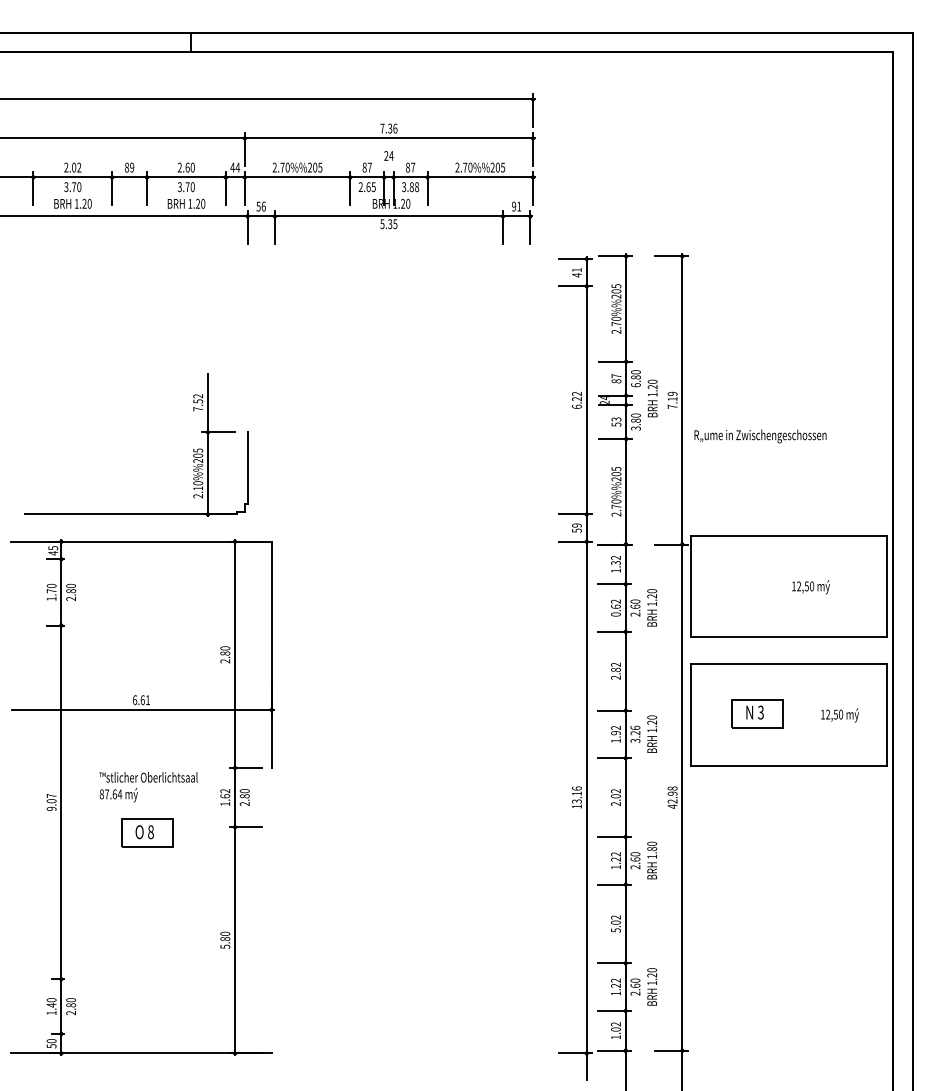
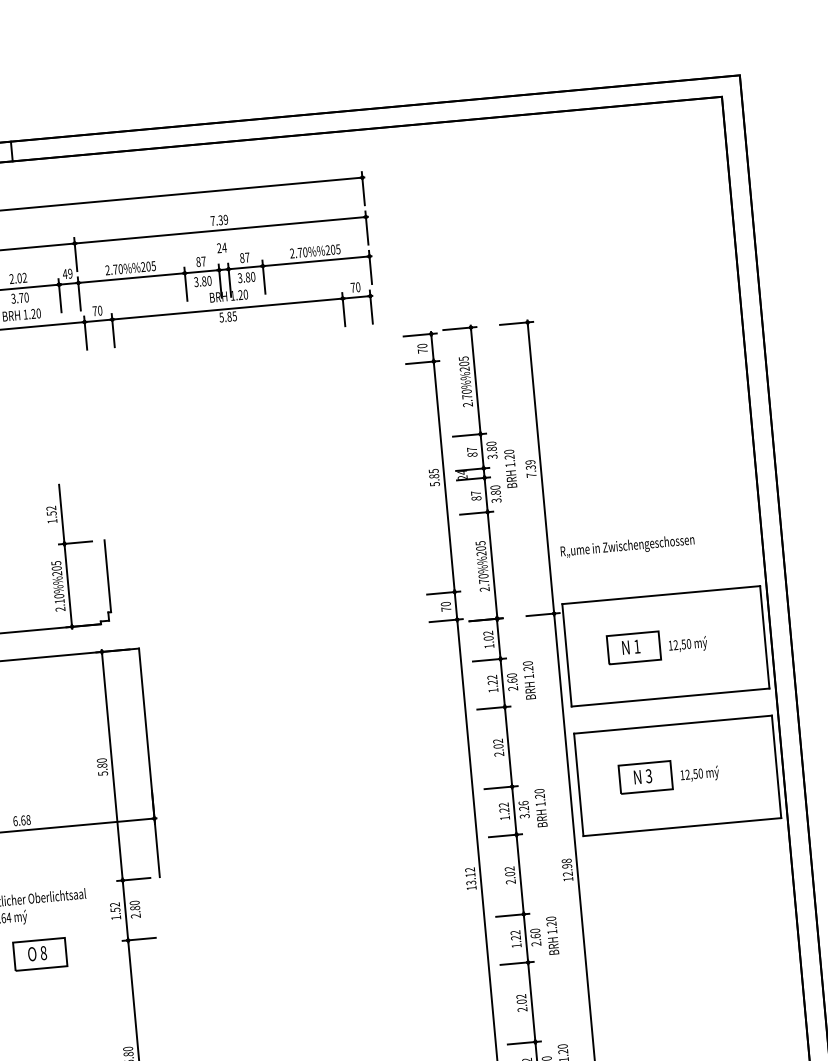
text: (395, 128) -> (226, 219), 7.36 -> 7.39
text: (189, 167) -> (21, 278), 2.60 -> 2.02
text: (237, 167) -> (70, 273), 44 -> 49
text: (366, 187) -> (202, 281), 2.65 -> 3.80
text: (417, 187) -> (253, 277), 3.88 -> 3.80
text: (260, 206) -> (96, 310), 56 -> 70
text: (516, 206) -> (355, 287), 91 -> 70
text: (390, 223) -> (229, 316), 5.35 -> 5.85
text: (576, 272) -> (422, 348), 41 -> 70
text: (635, 385) -> (492, 457), 6.80 -> 3.80
text: (576, 399) -> (433, 476), 6.22 -> 5.85
text: (672, 399) -> (530, 467), 7.19 -> 7.39
text: (197, 409) -> (51, 521), 7.52 -> 1.52
text: (616, 421) -> (476, 495), 53 -> 87
text: (760, 436) -> (627, 546), moved
text: (576, 527) -> (445, 606), 59 -> 70
text: (615, 563) -> (488, 638), 1.32 -> 1.02
part: (757, 584) -> (633, 647), added
text: (615, 610) -> (492, 686), 0.62 -> 1.22
text: (225, 661) -> (103, 773), 2.80 -> 5.80
text: (616, 669) -> (499, 745), 2.82 -> 2.02
text: (147, 699) -> (27, 819), 6.61 -> 6.68
text: (839, 715) -> (699, 774), moved
text: (615, 733) -> (503, 810), 1.92 -> 1.22
text: (576, 788) -> (469, 869), 13.16 -> 13.12
text: (225, 796) -> (115, 910), 1.62 -> 1.52
text: (672, 806) -> (568, 879), 42.98 -> 12.98
text: (651, 849) -> (550, 924), 1.80 -> 1.20
text: (615, 930) -> (522, 1009), 5.02 -> 2.02

